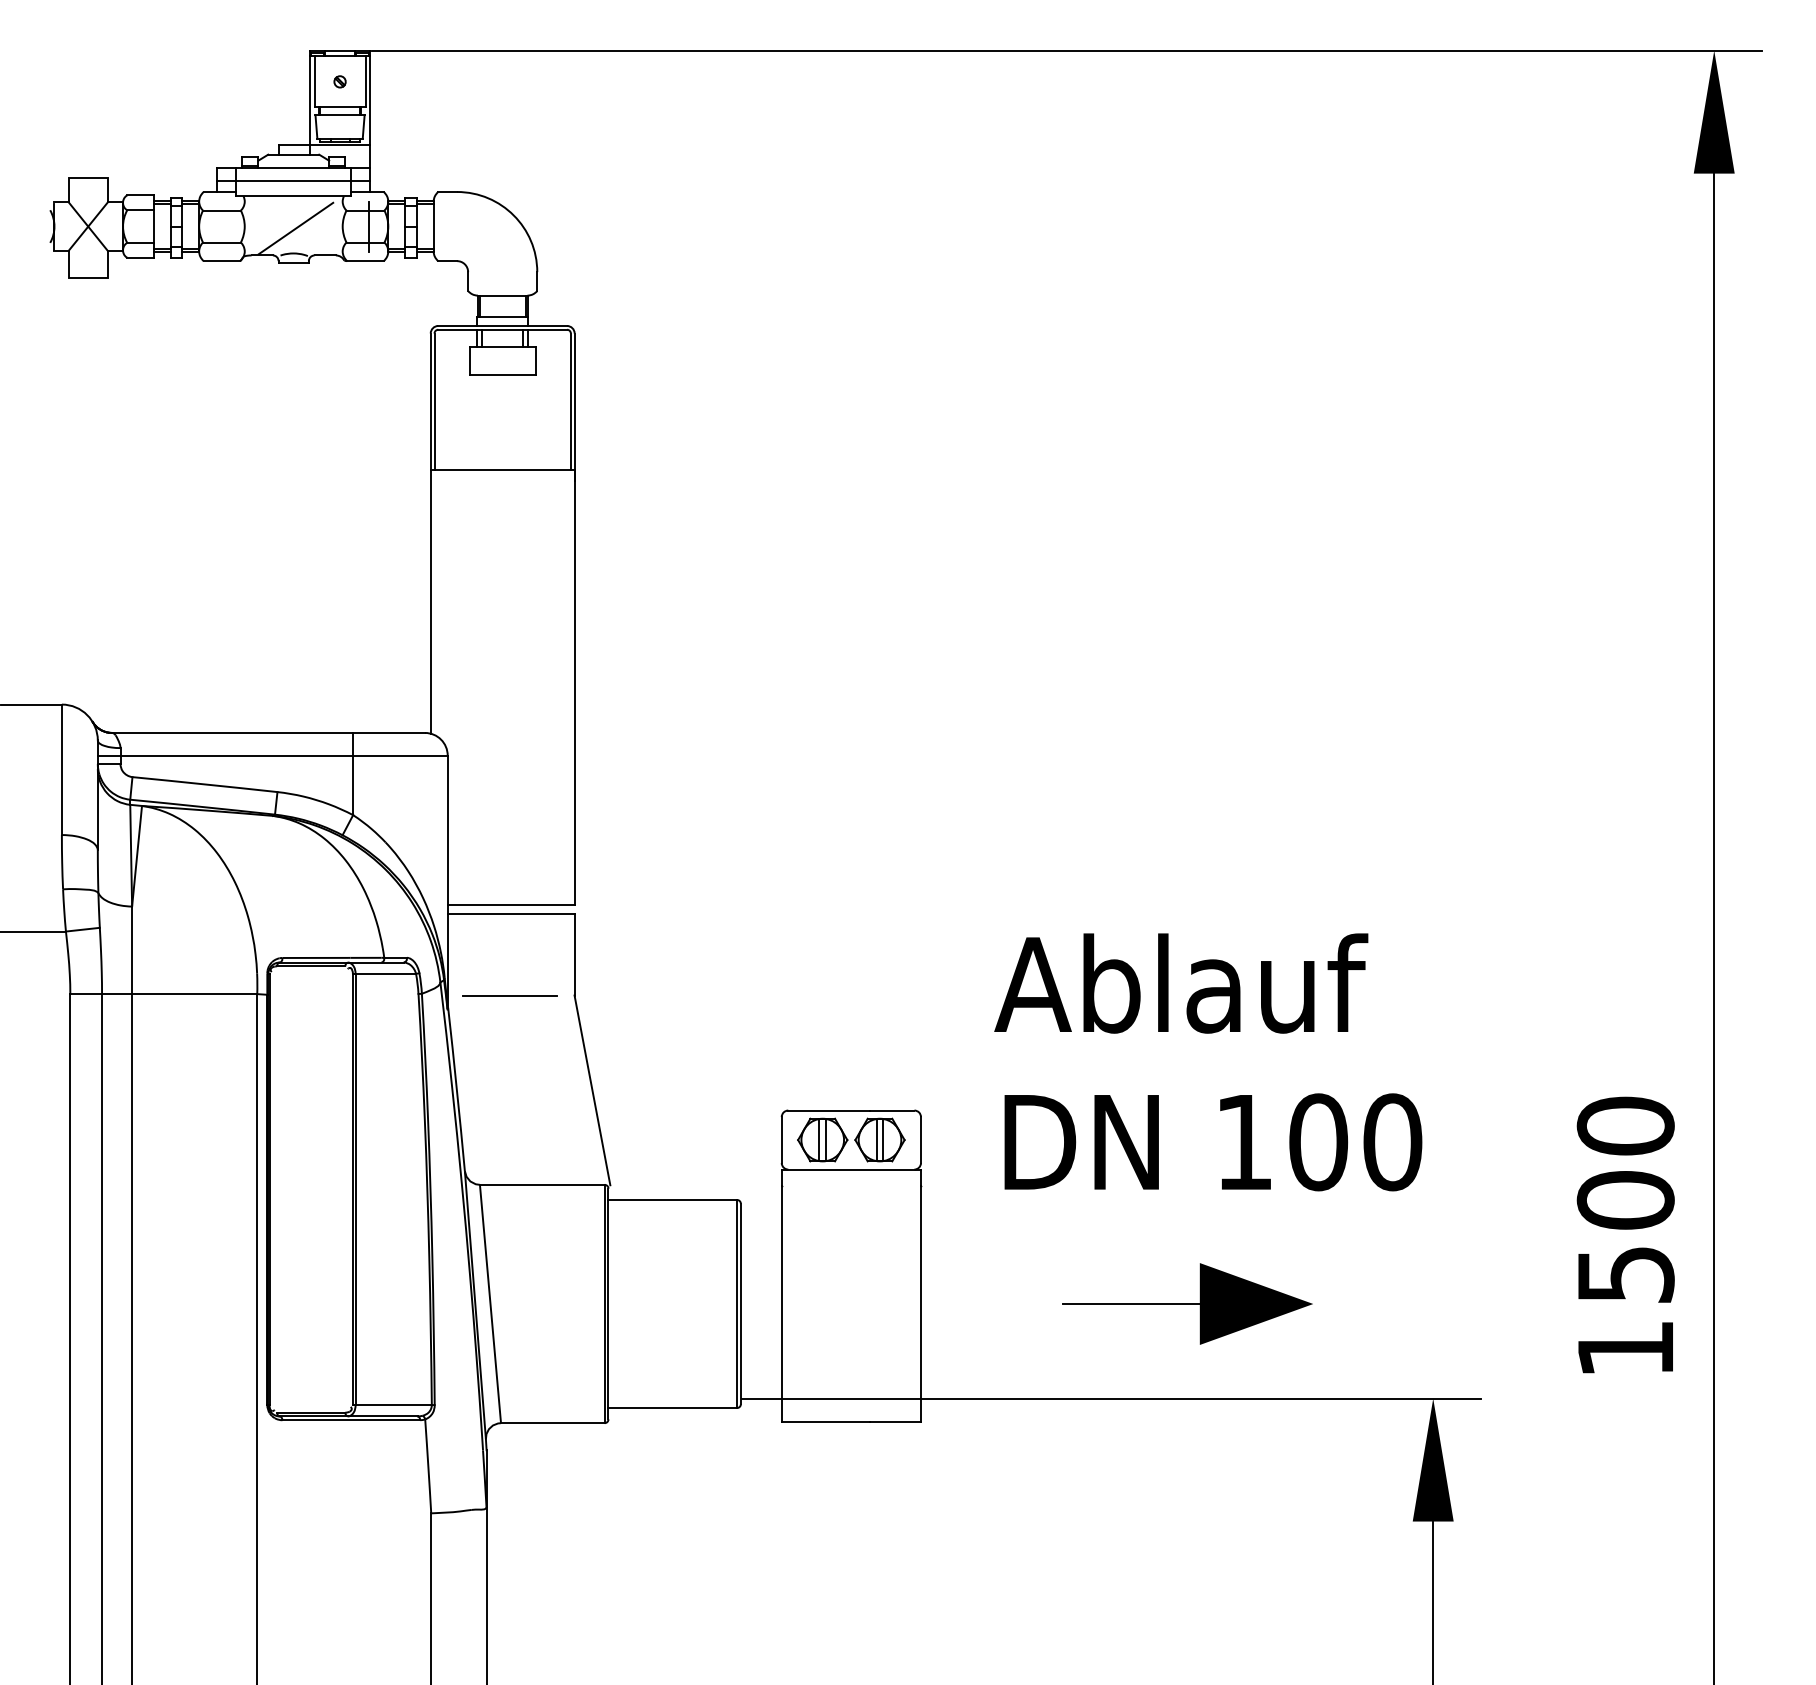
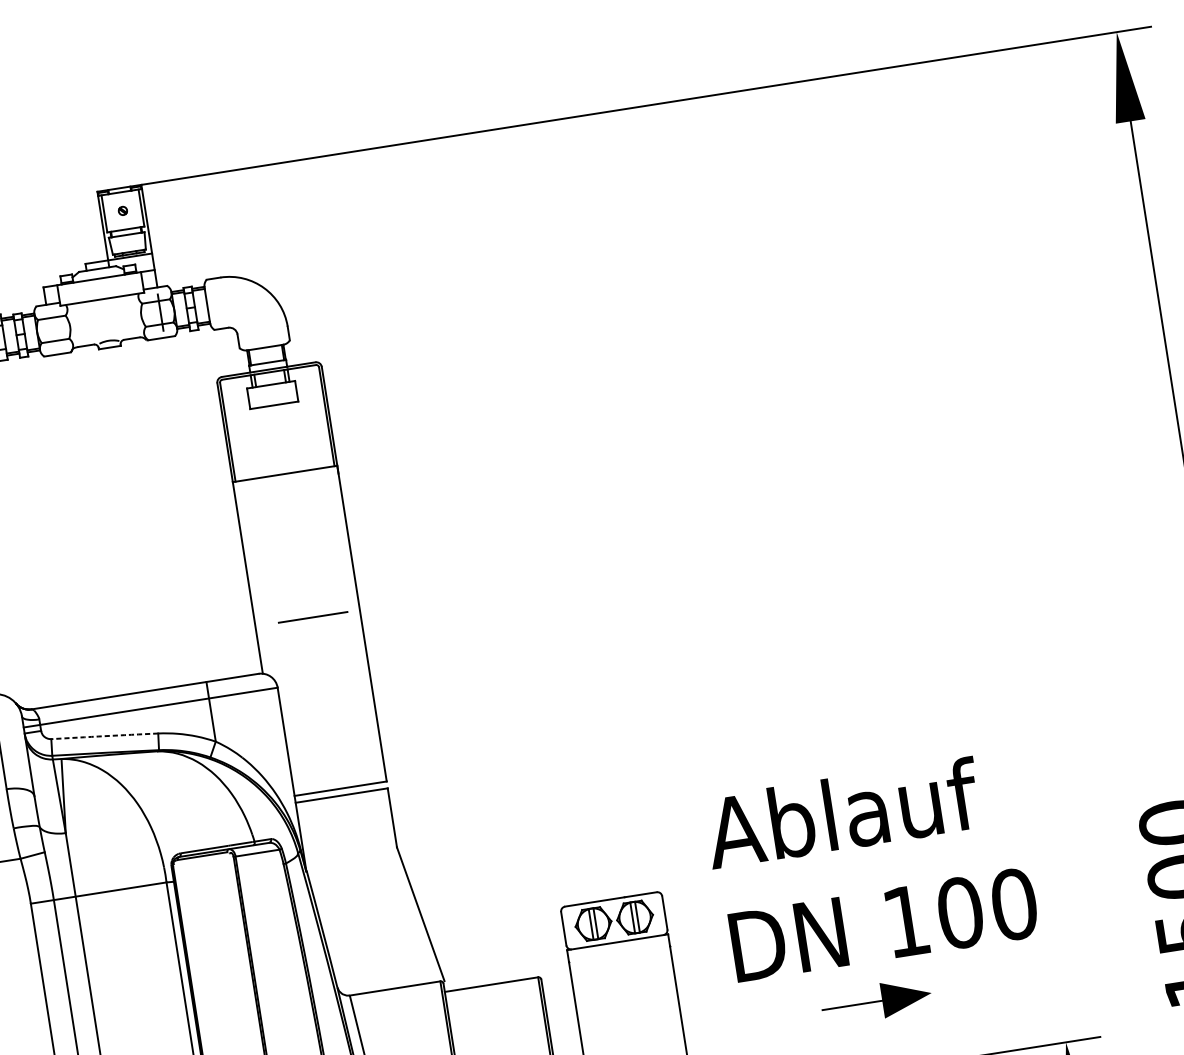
line: (293, 181) -> (100, 288), removed
line: (295, 228) -> (107, 322), removed
arc: (205, 784) -> (105, 736), solid -> dashed
line: (509, 995) -> (312, 617), moved
text: (1208, 1062) -> (871, 867), moved
part: (1187, 1303) -> (876, 1001), size x0.6

